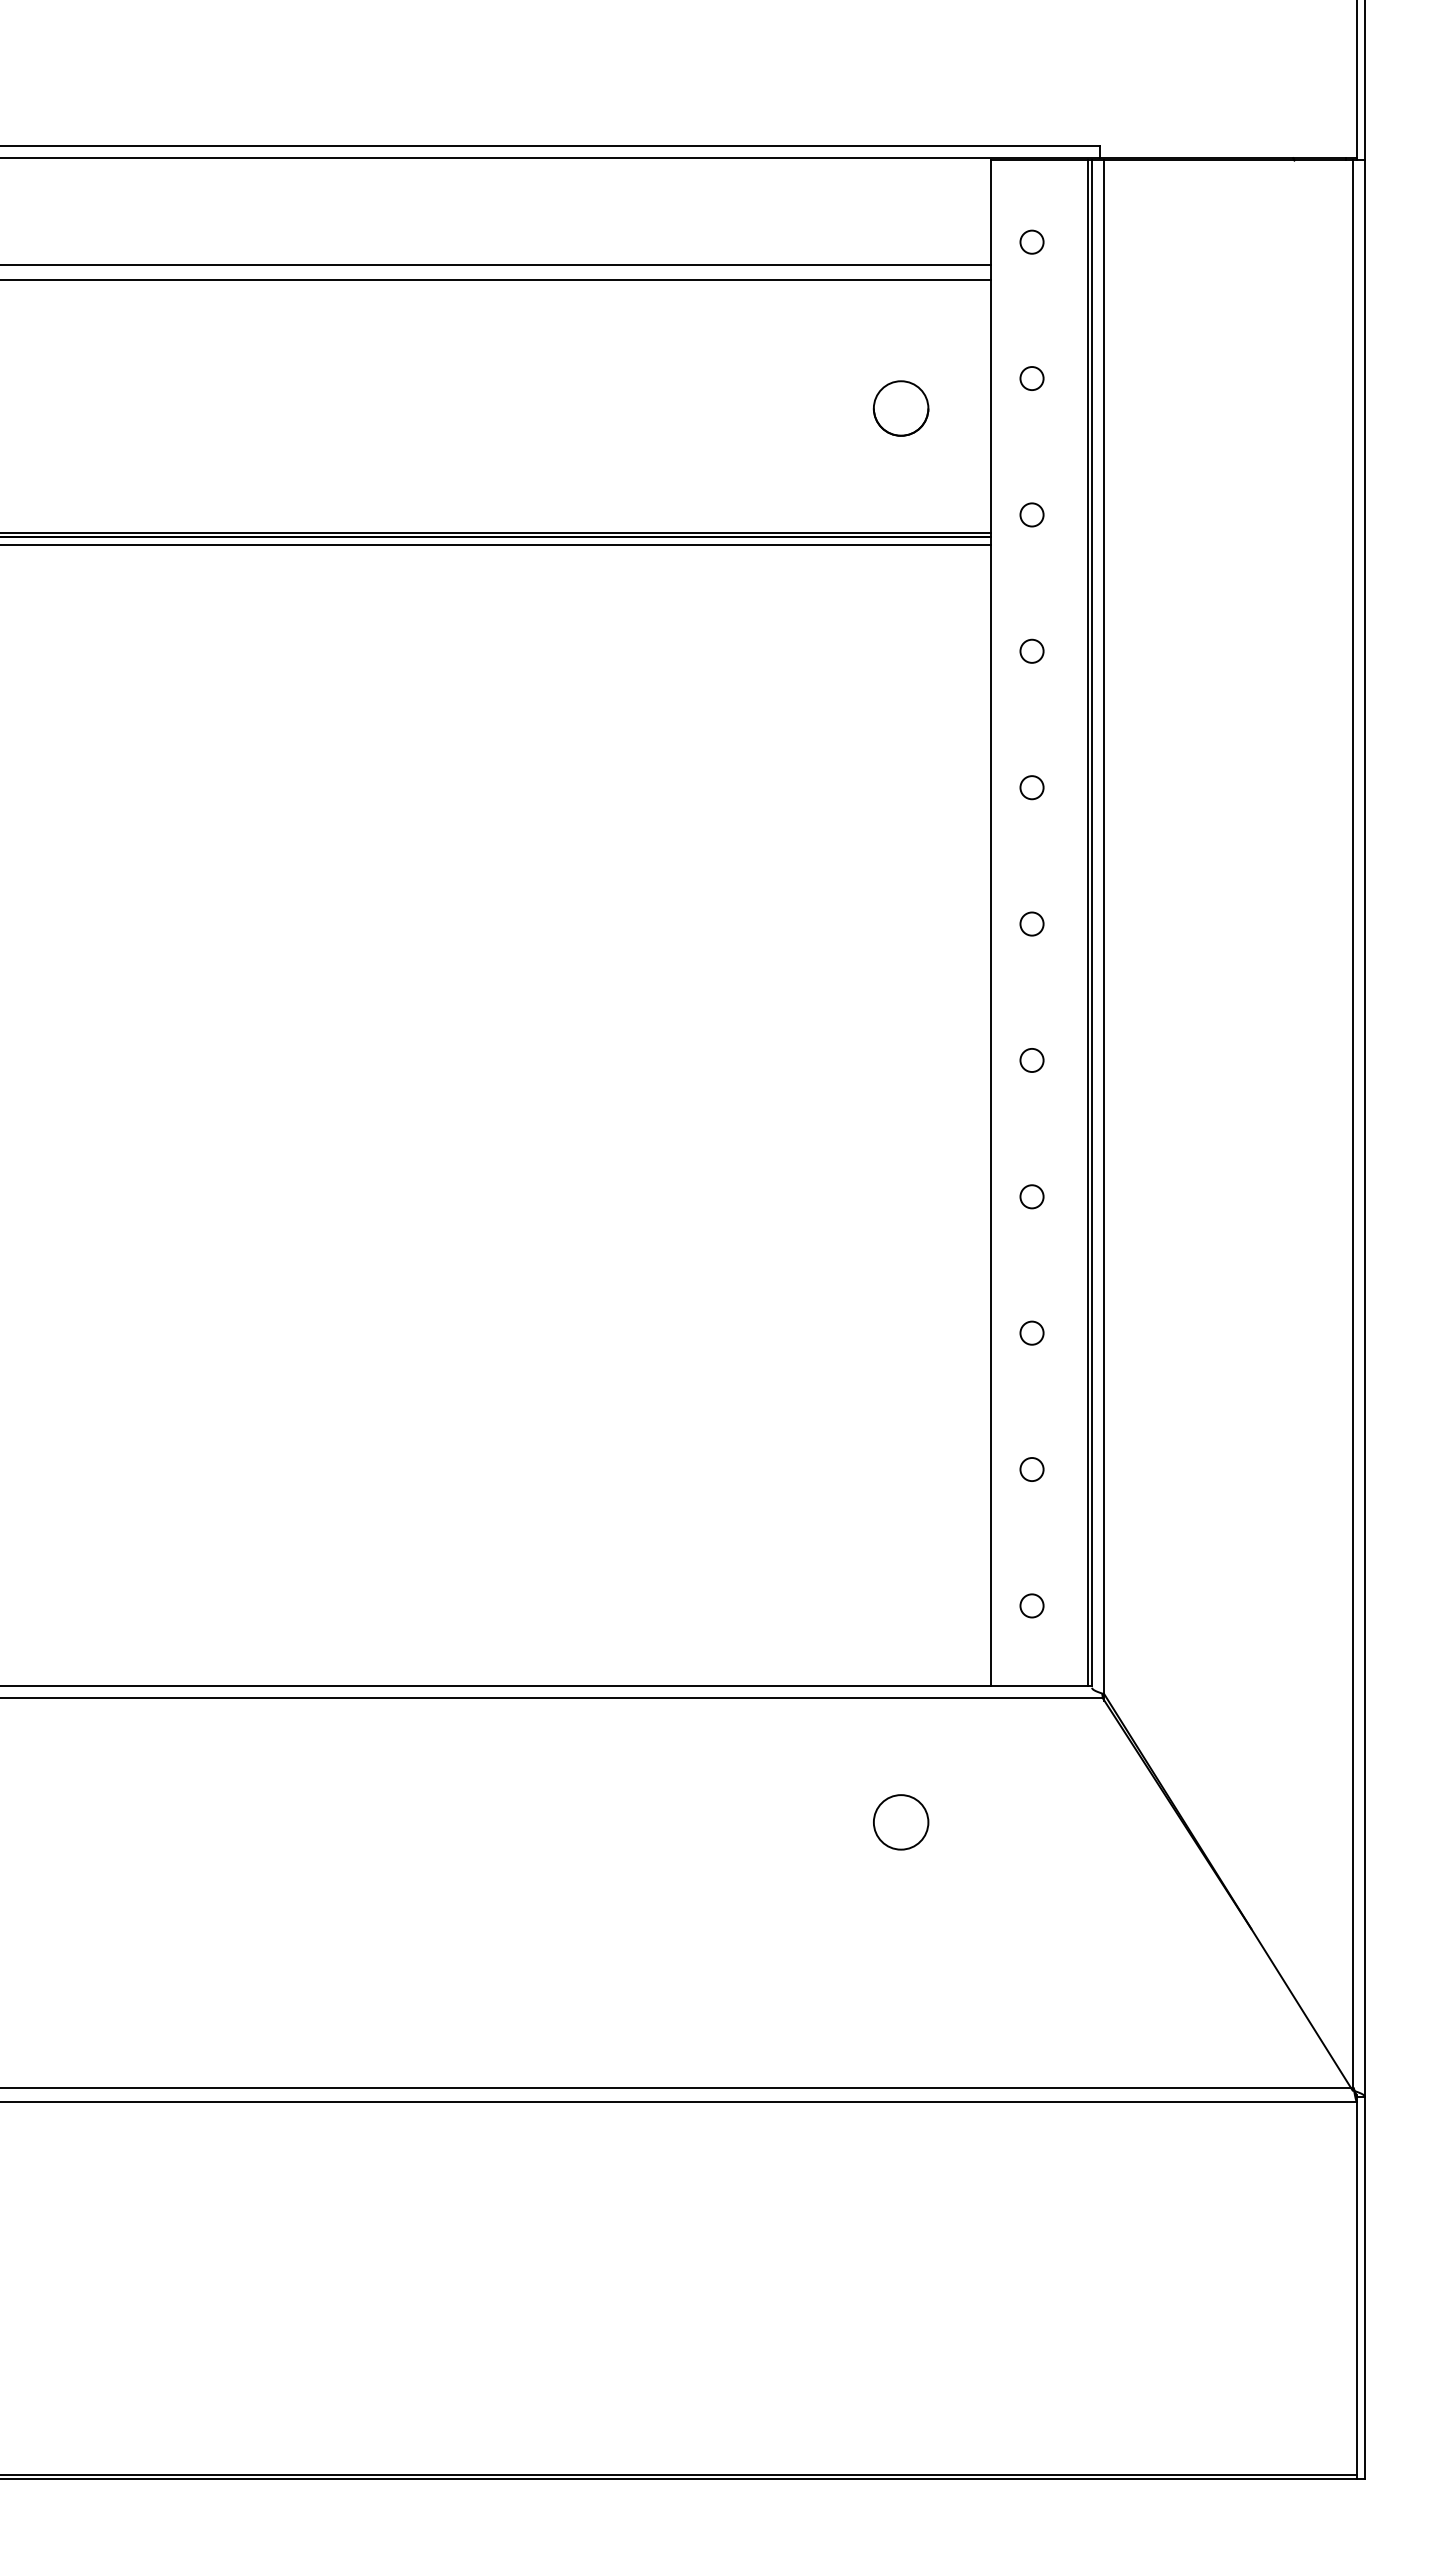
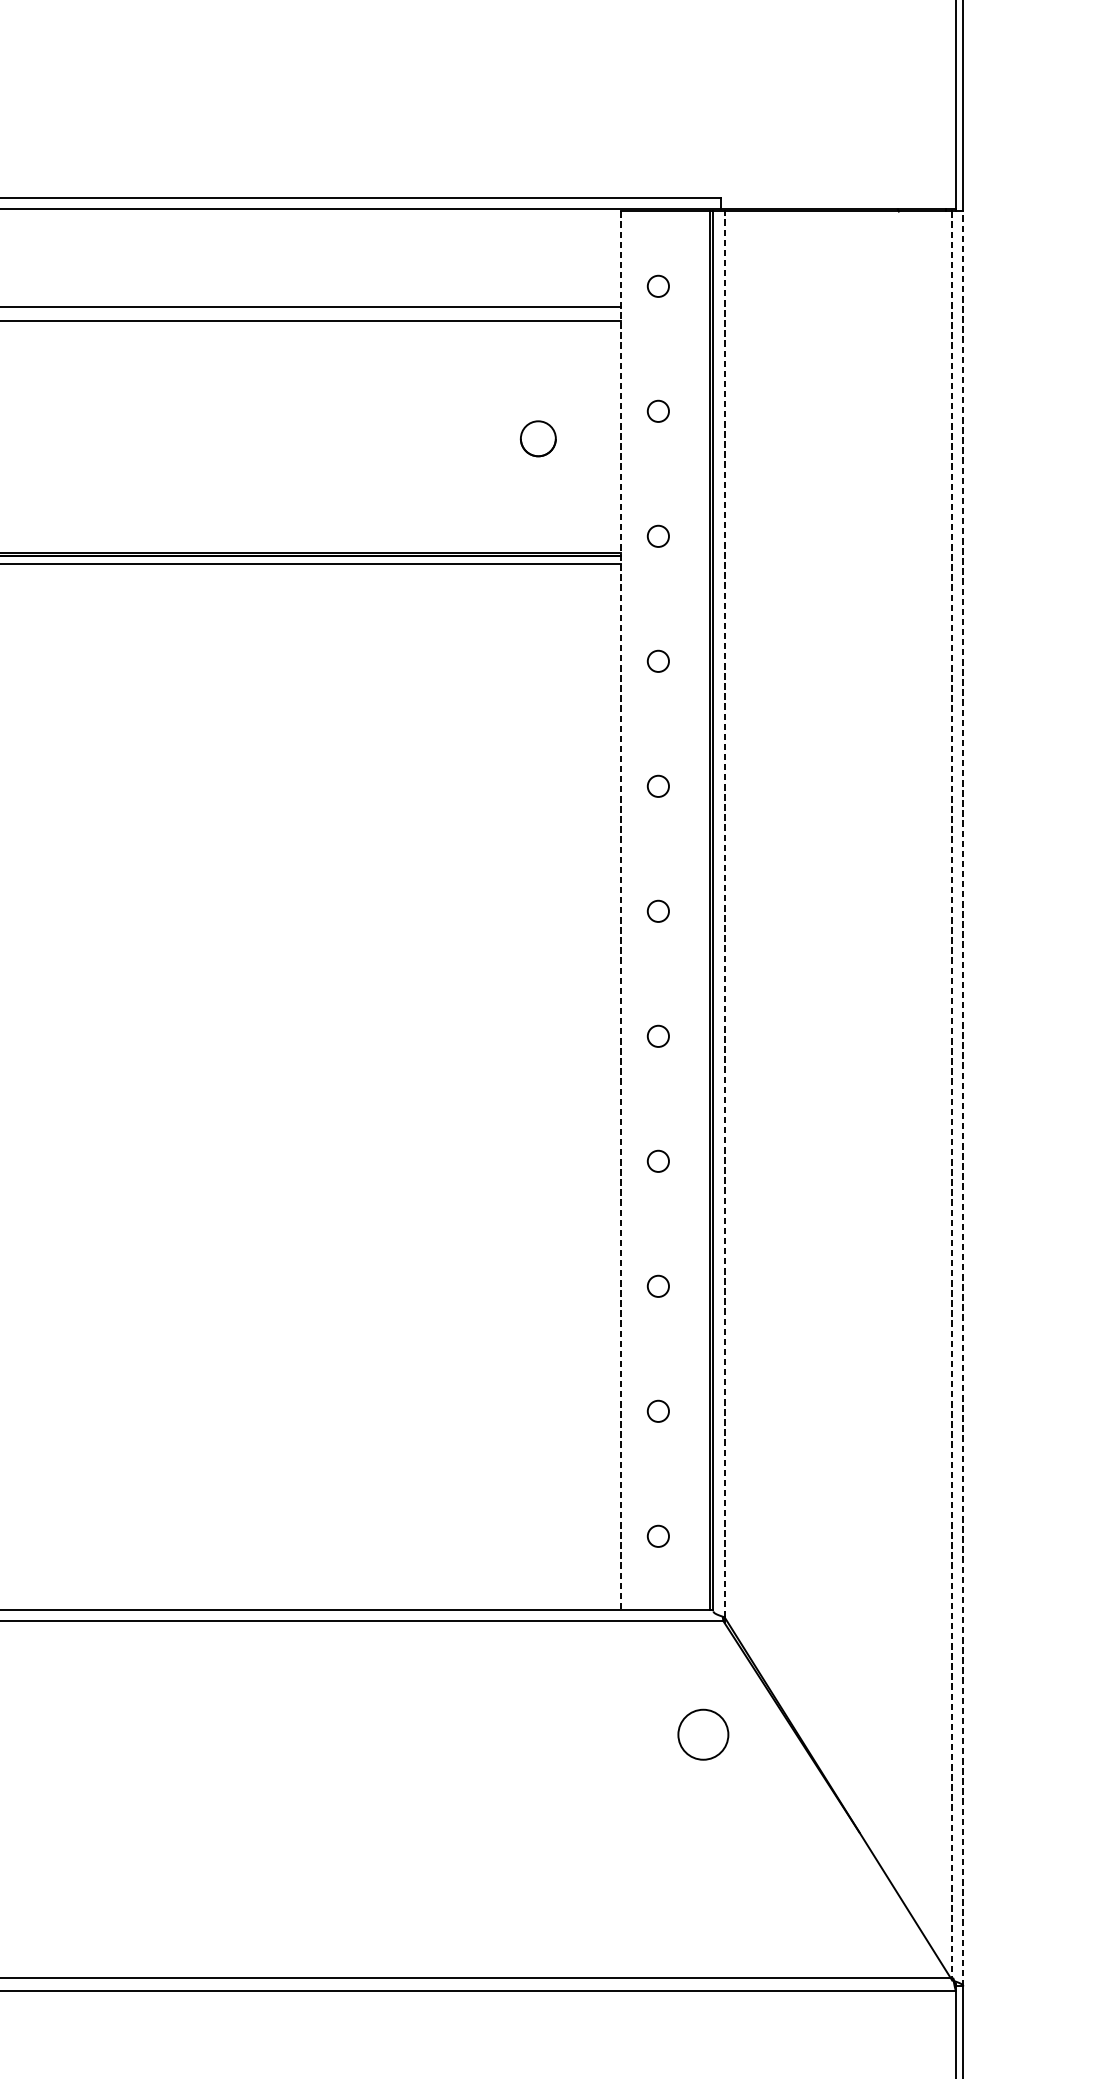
part: (900, 408) -> (537, 438), size x0.7
line: (991, 923) -> (621, 910), solid -> dashed
line: (1104, 927) -> (724, 914), solid -> dashed
line: (1352, 1125) -> (952, 1095), solid -> dashed
line: (1364, 1128) -> (963, 1098), solid -> dashed
circle: (901, 1822) -> (703, 1734), moved

